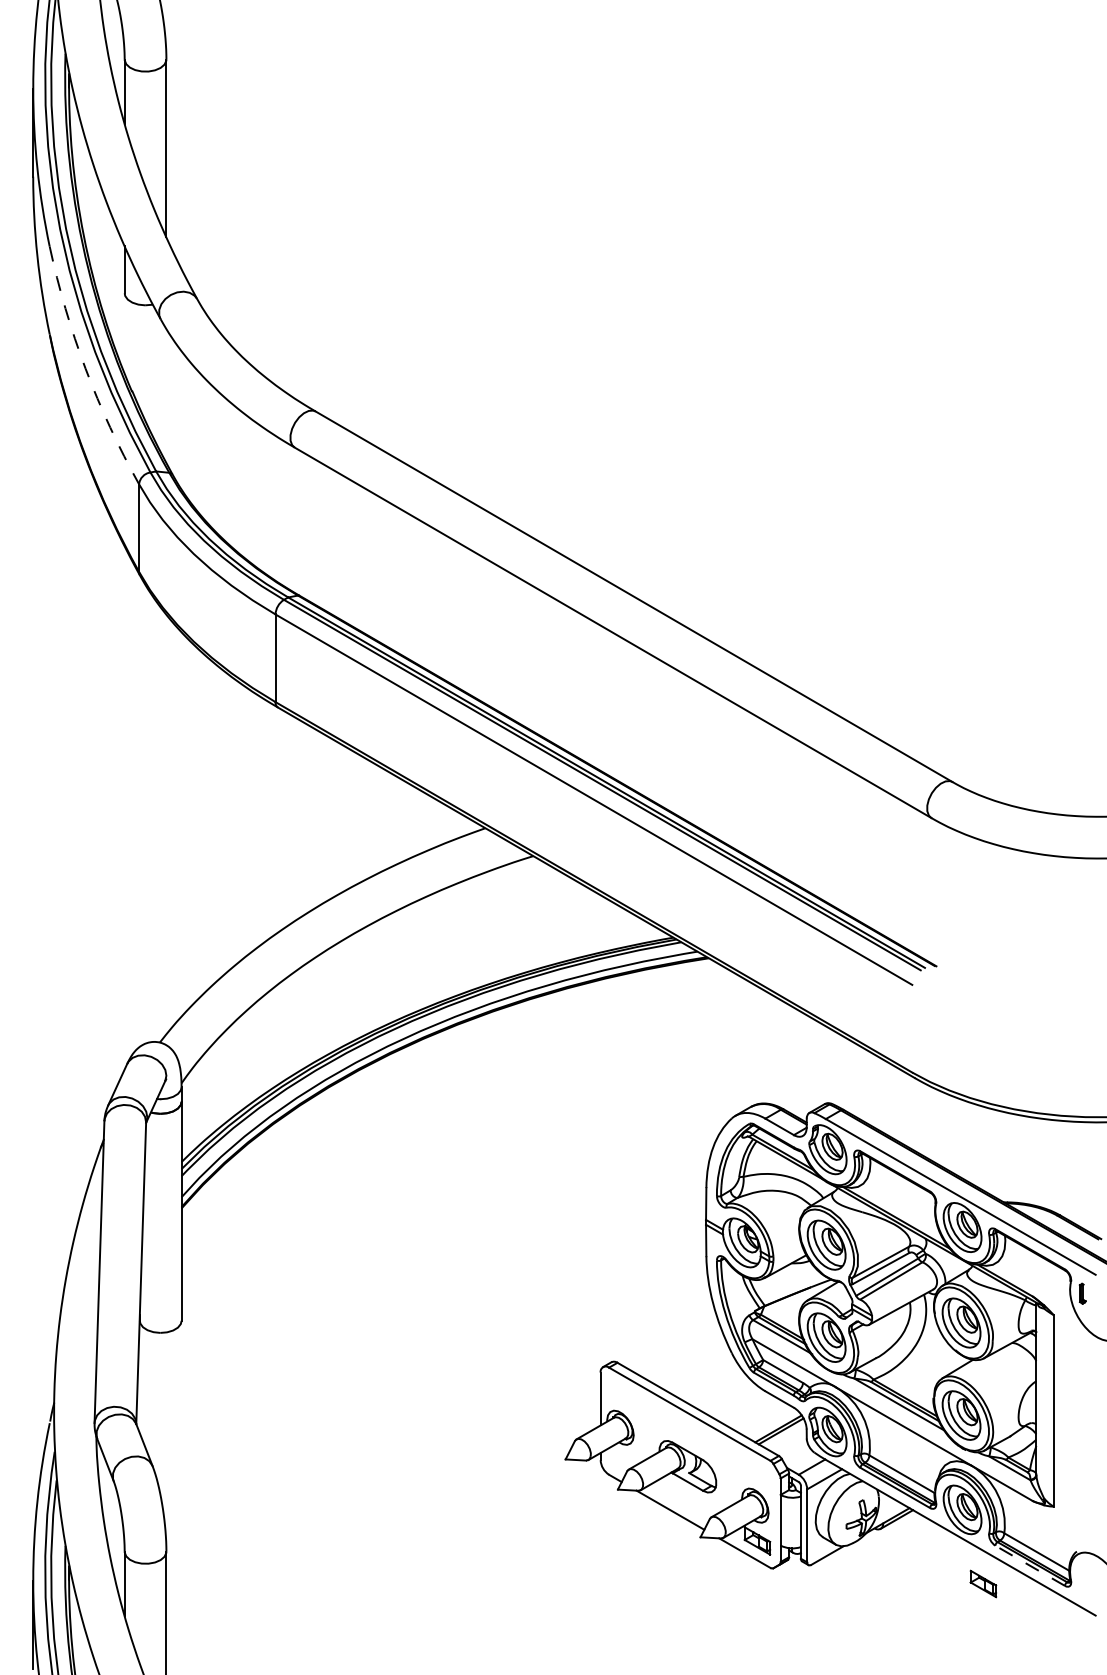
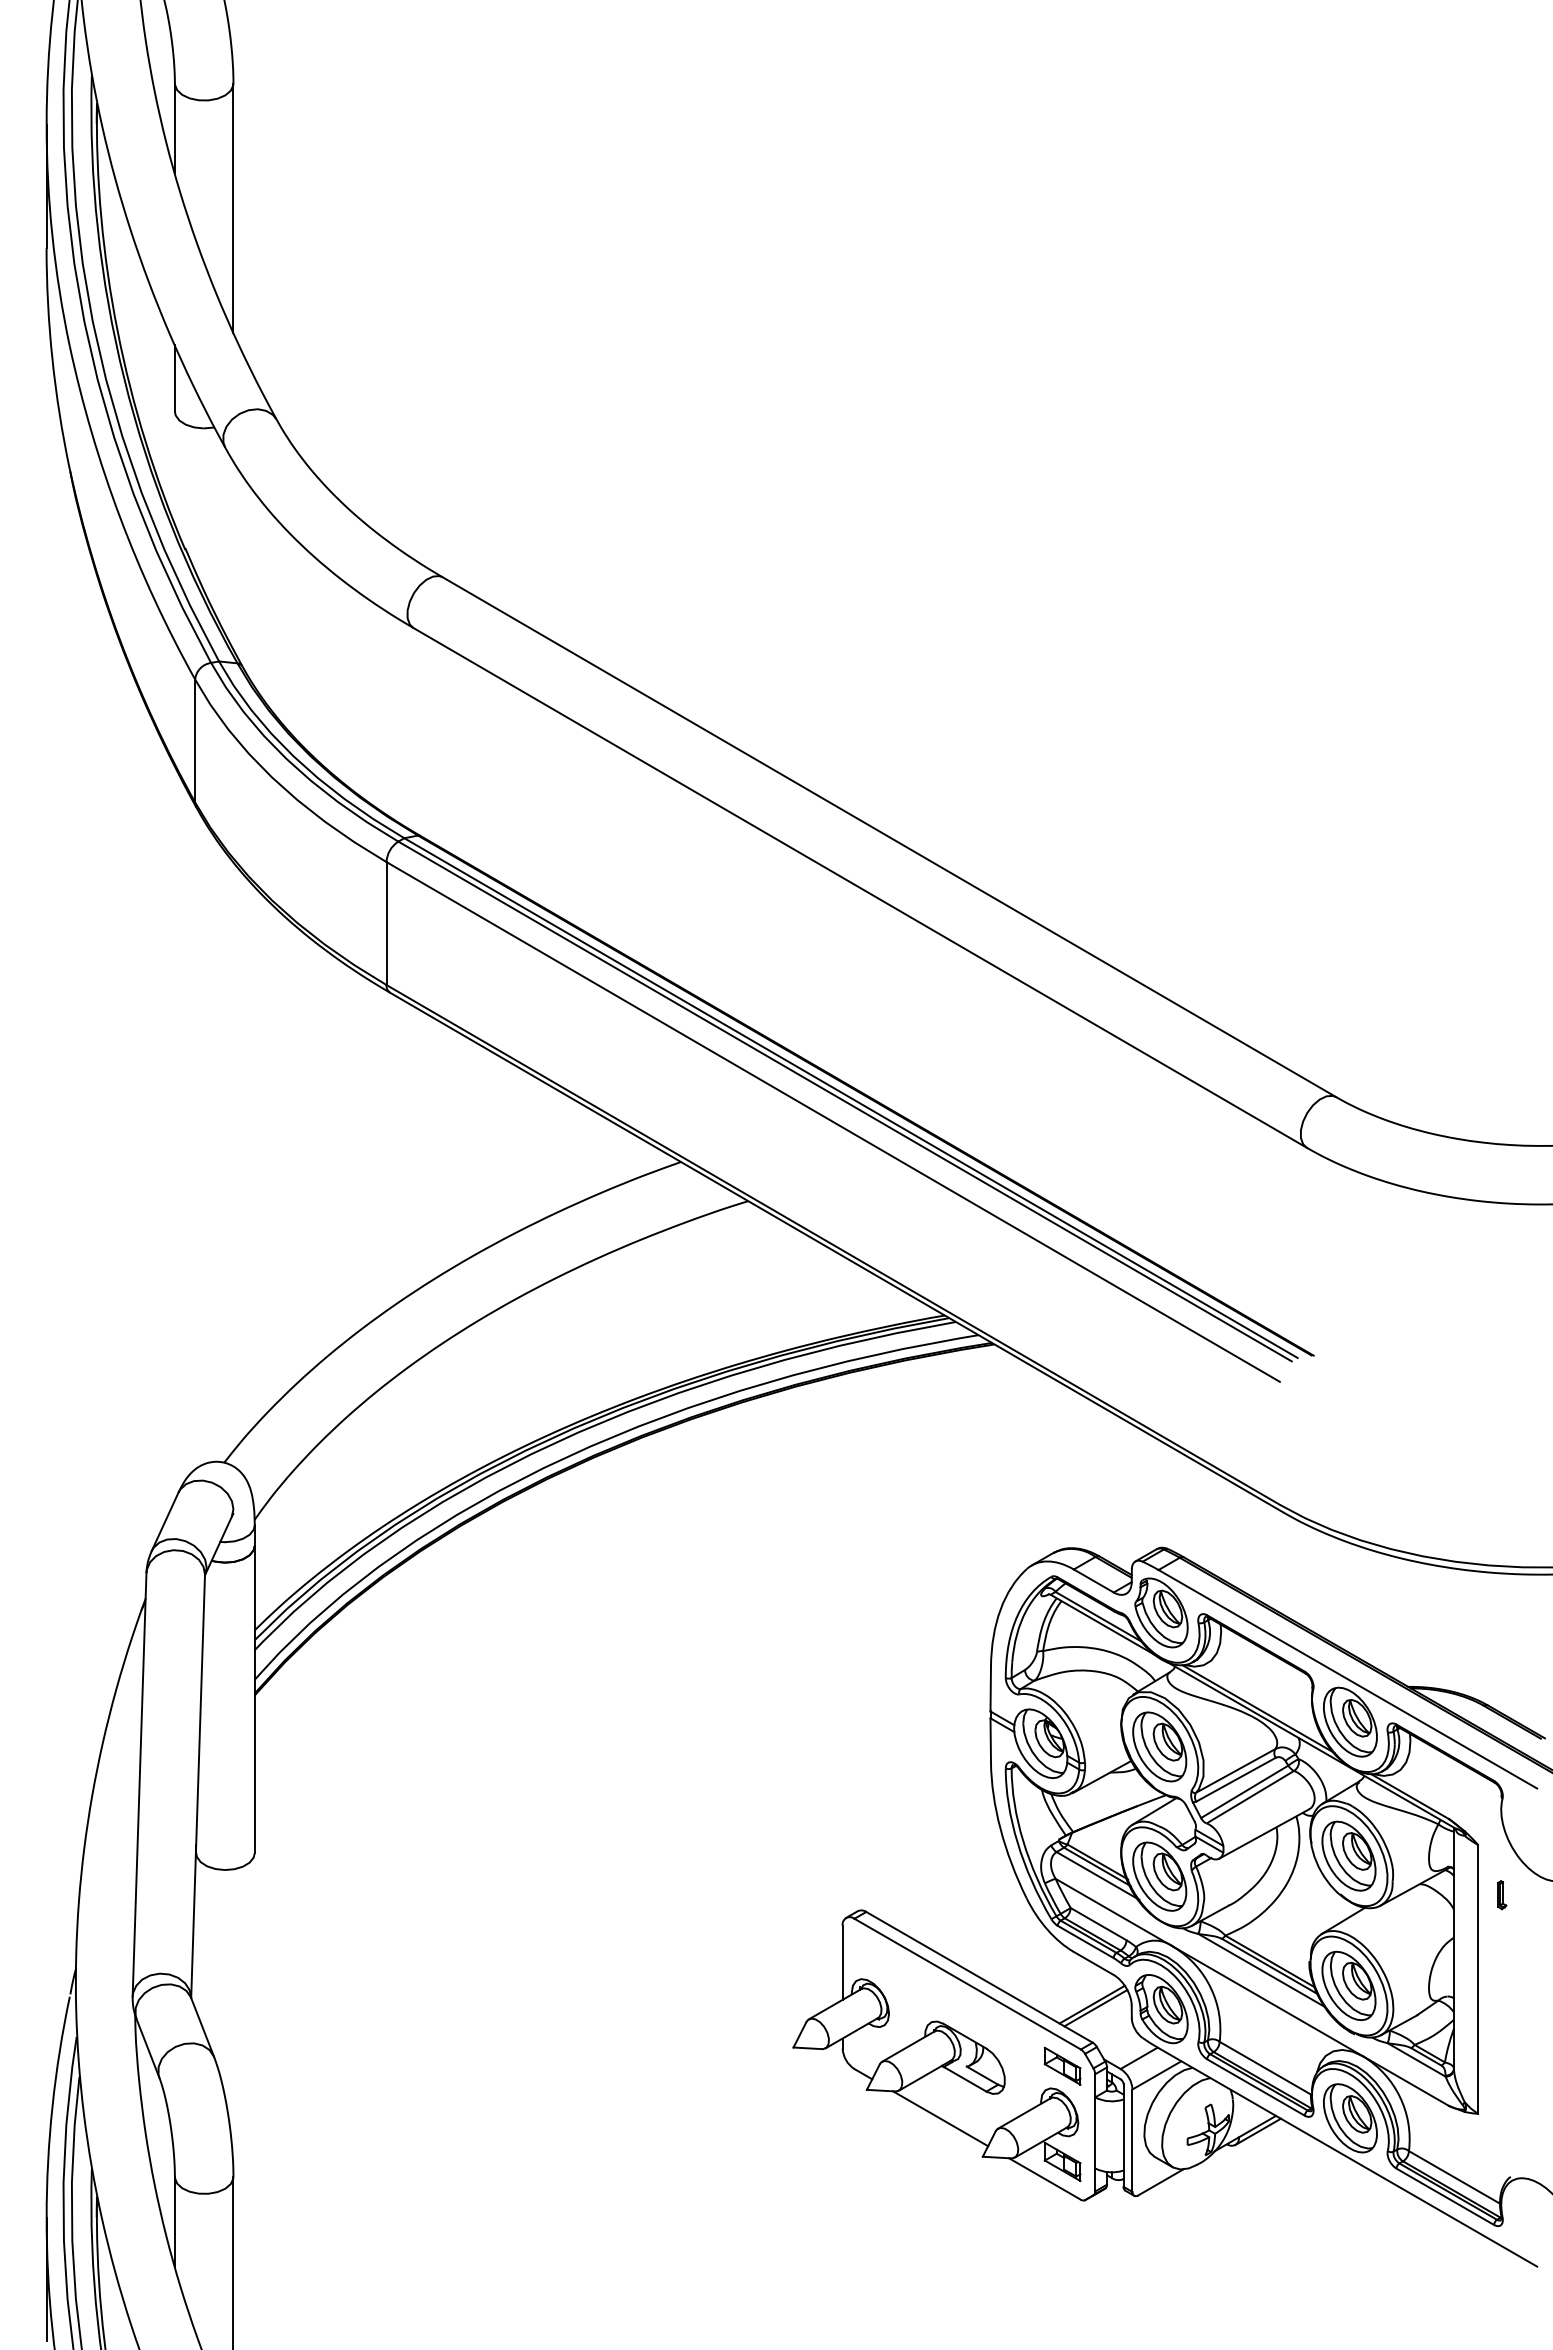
arc: (85, 368) -> (120, 517), dashed -> solid
part: (1083, 1294) -> (1502, 1895), moved
line: (1029, 1565) -> (1444, 2196), dashed -> solid
part: (983, 1583) -> (1062, 2065), moved

